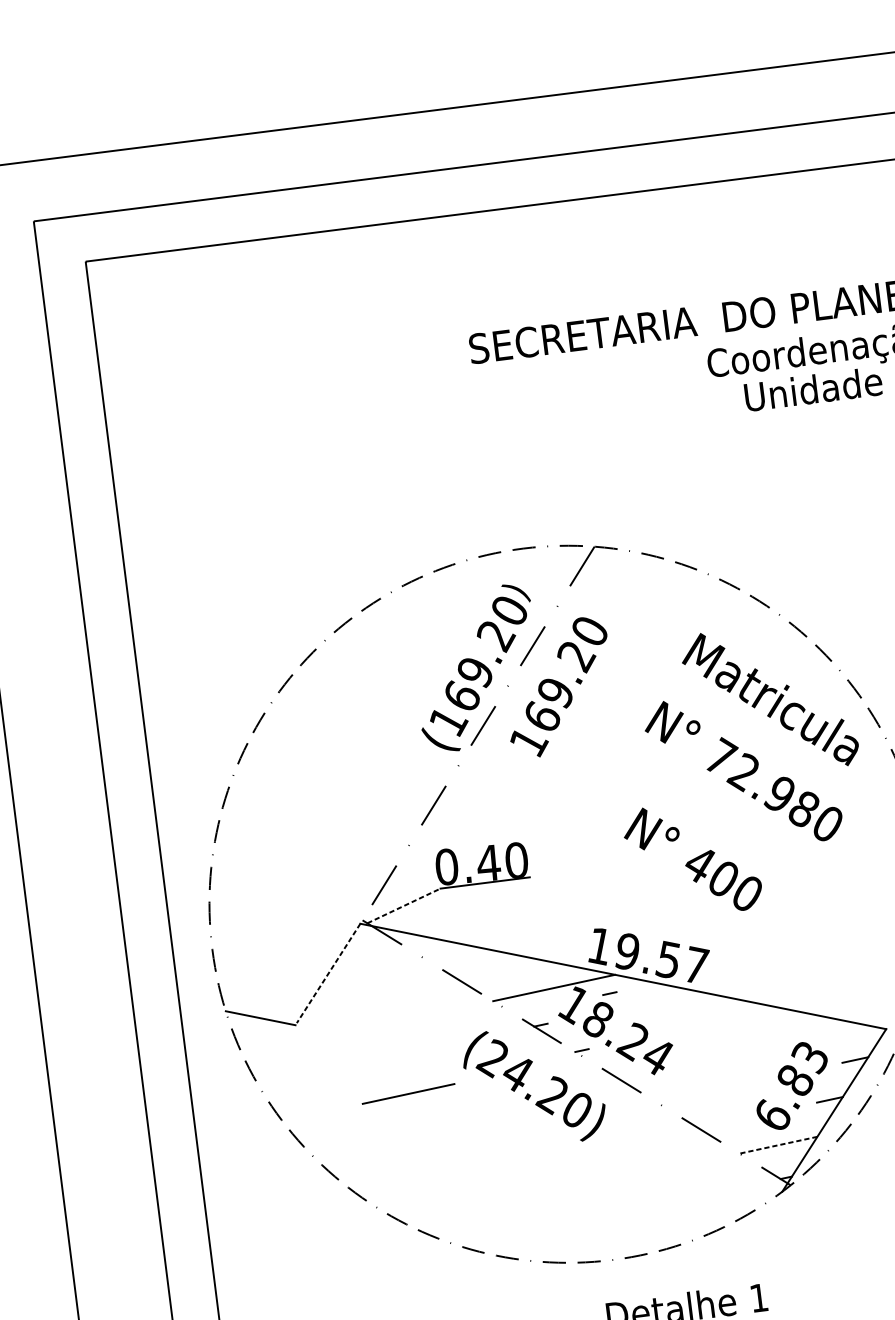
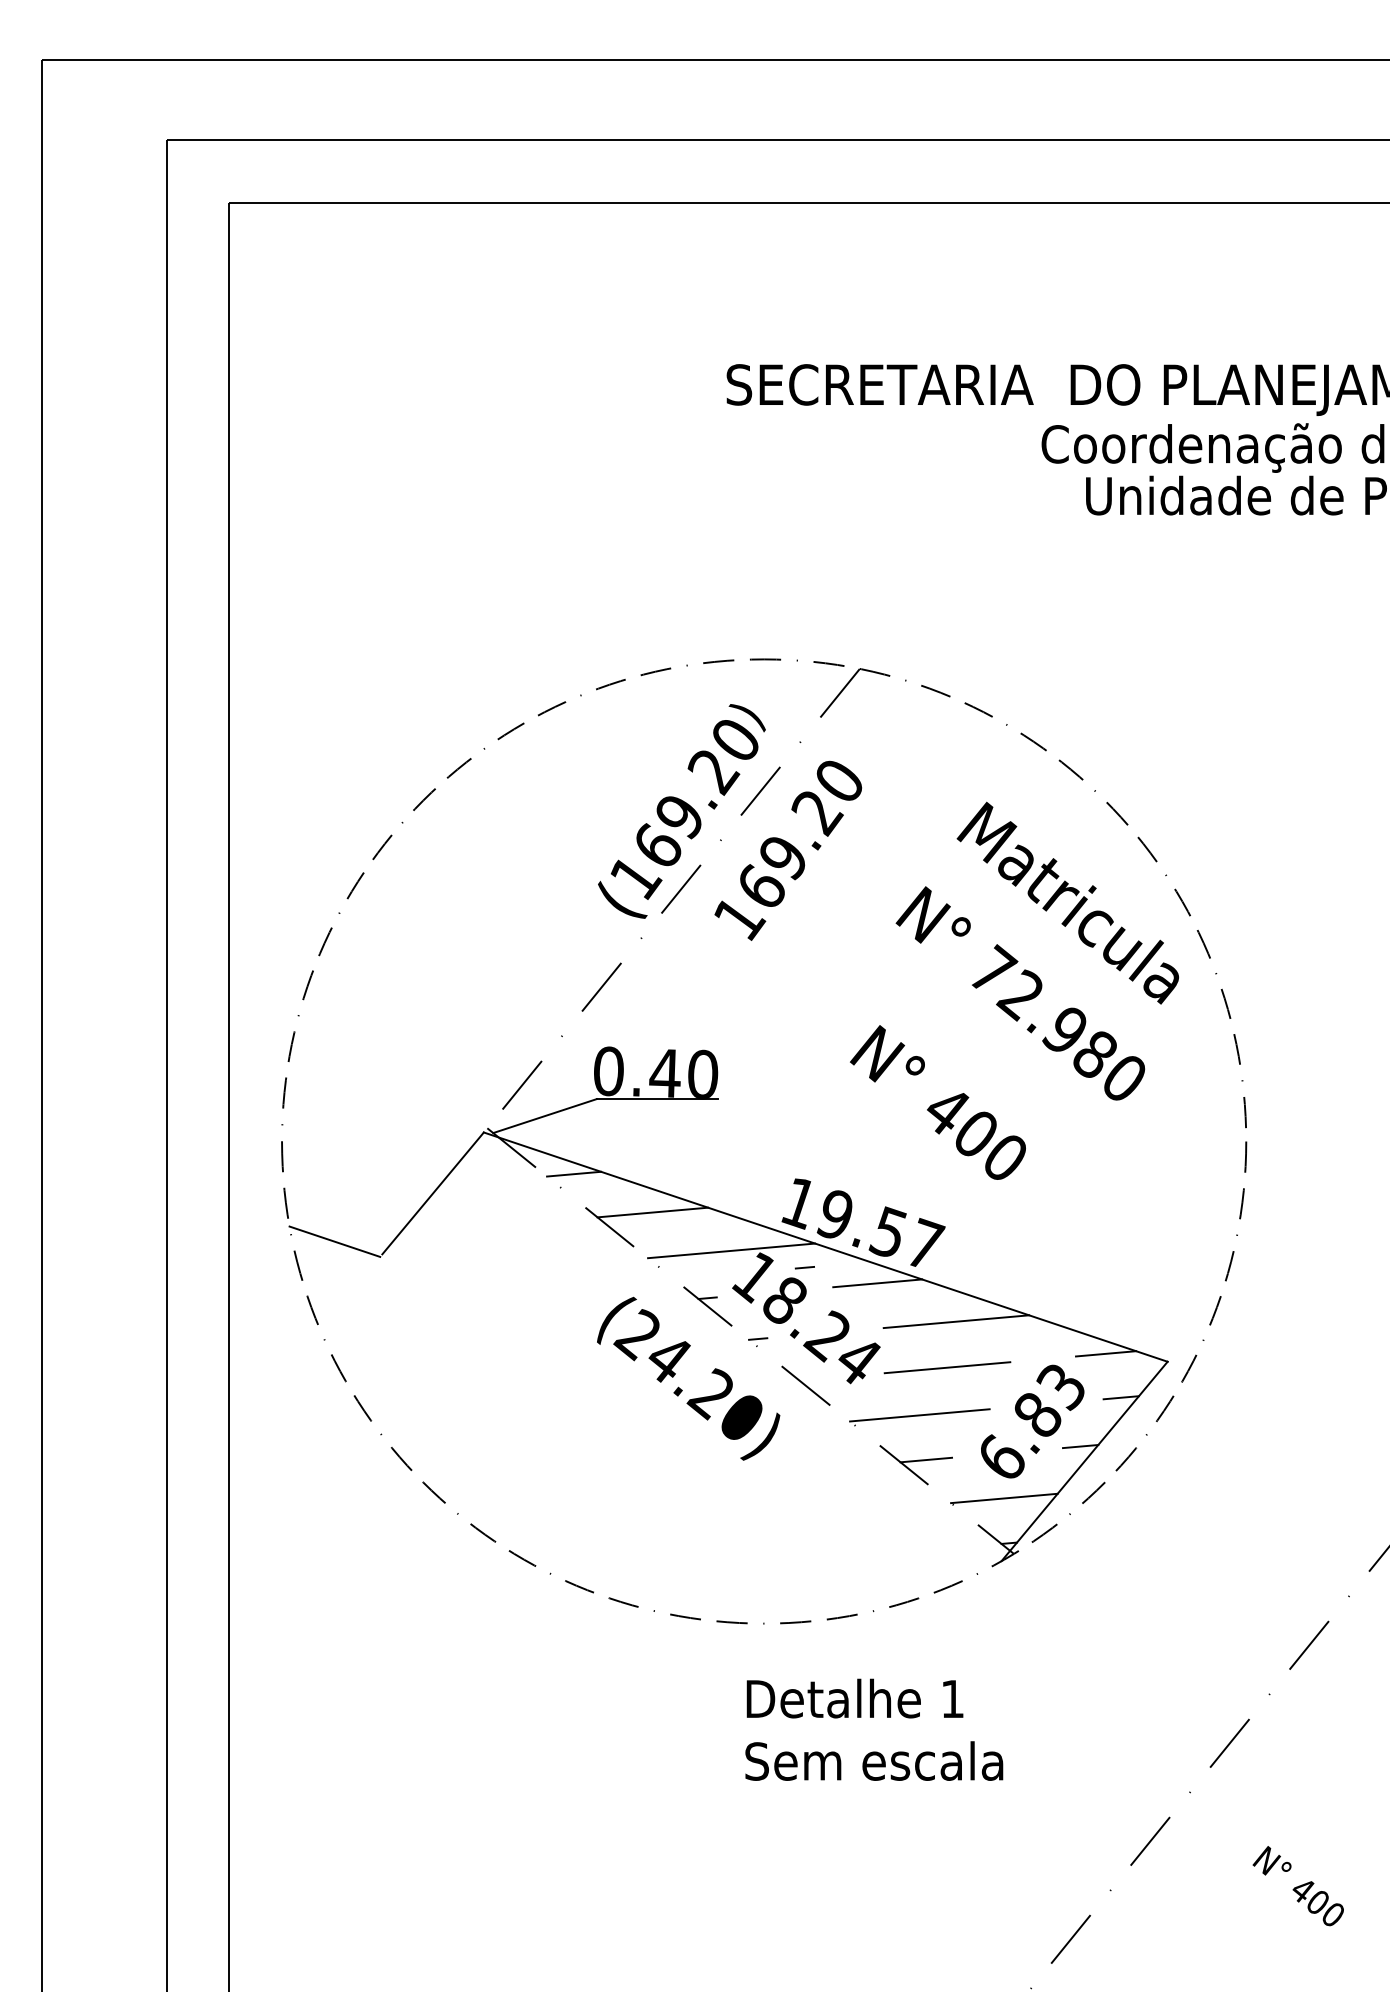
line: (404, 905) -> (545, 1115), dashed -> solid
line: (431, 945) -> (574, 1173), added
line: (492, 967) -> (652, 1212), added
line: (328, 973) -> (432, 1193), dashed -> solid
line: (664, 998) -> (877, 1283), added
line: (726, 1019) -> (956, 1321), added
line: (839, 1028) -> (1105, 1353), added
line: (708, 1091) -> (919, 1415), added
line: (408, 1093) -> (947, 1367), moved
line: (717, 1123) -> (926, 1459), added
line: (778, 1145) -> (1004, 1498), dashed -> solid

